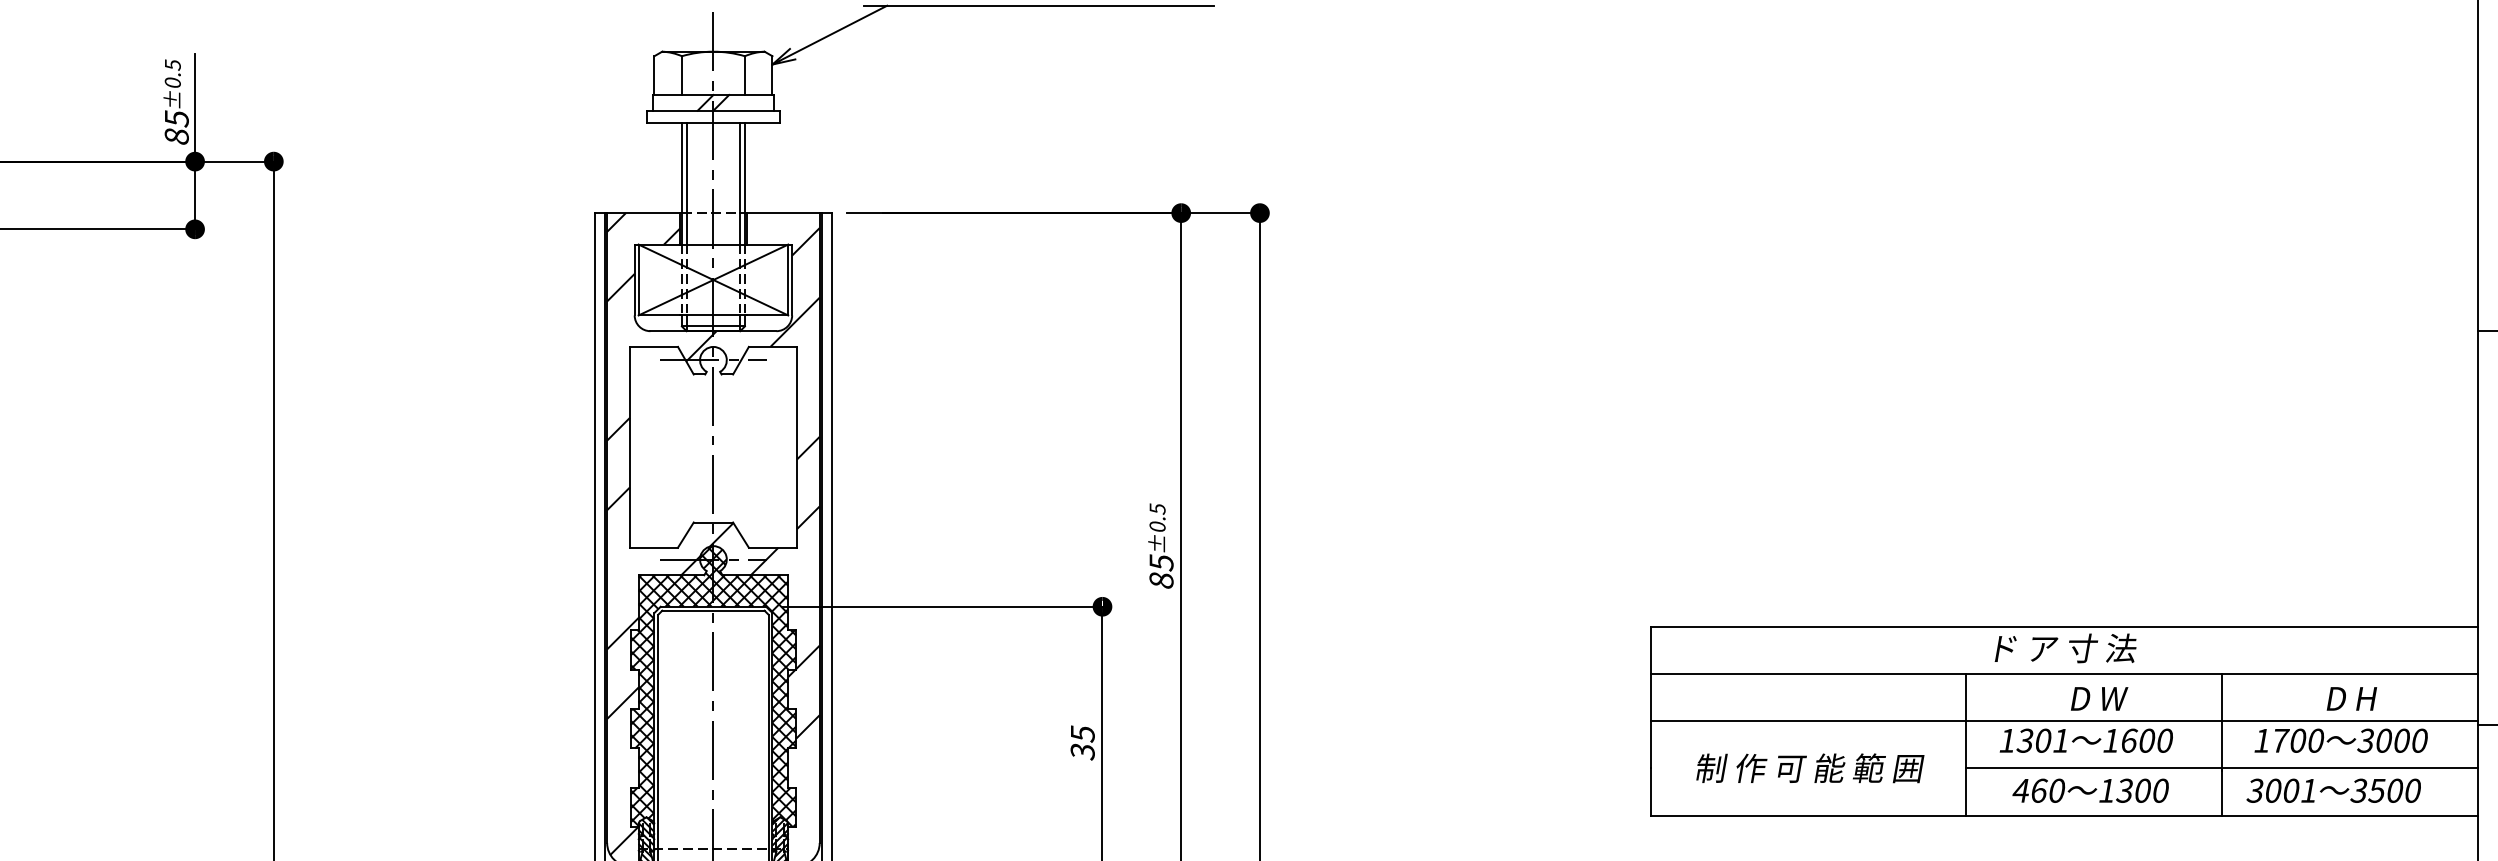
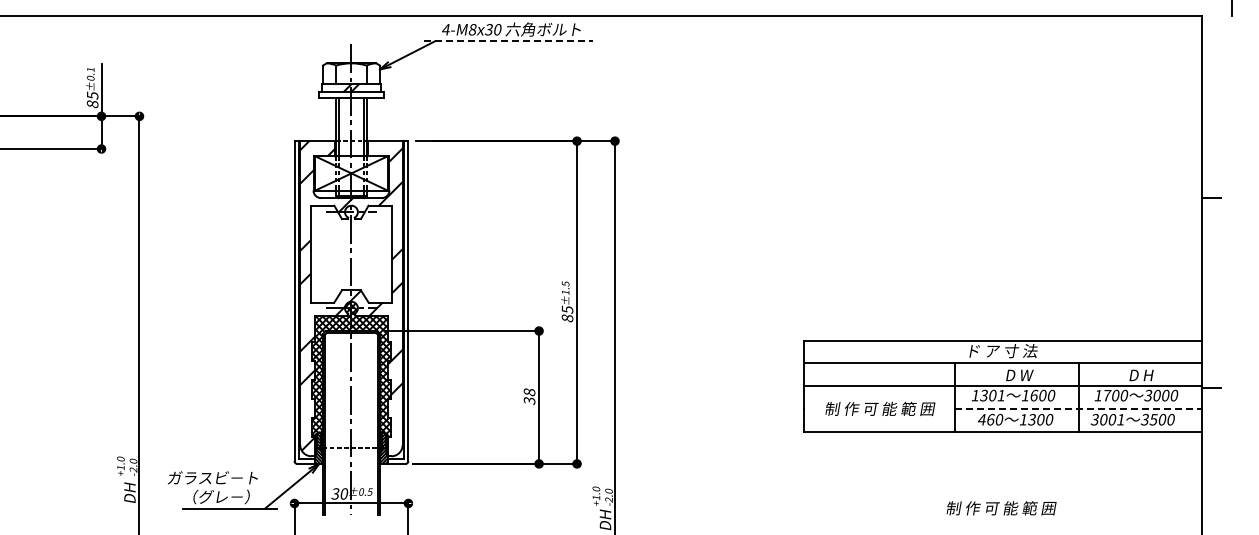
line: (1039, 6) -> (508, 41), solid -> dashed
text: (172, 64) -> (90, 69), ±0.5 -> ±0.1
text: (1157, 524) -> (565, 291), ±0.5 -> ±1.5
text: (1082, 734) -> (529, 392), 35 -> 38
line: (2223, 767) -> (1079, 408), solid -> dashed

